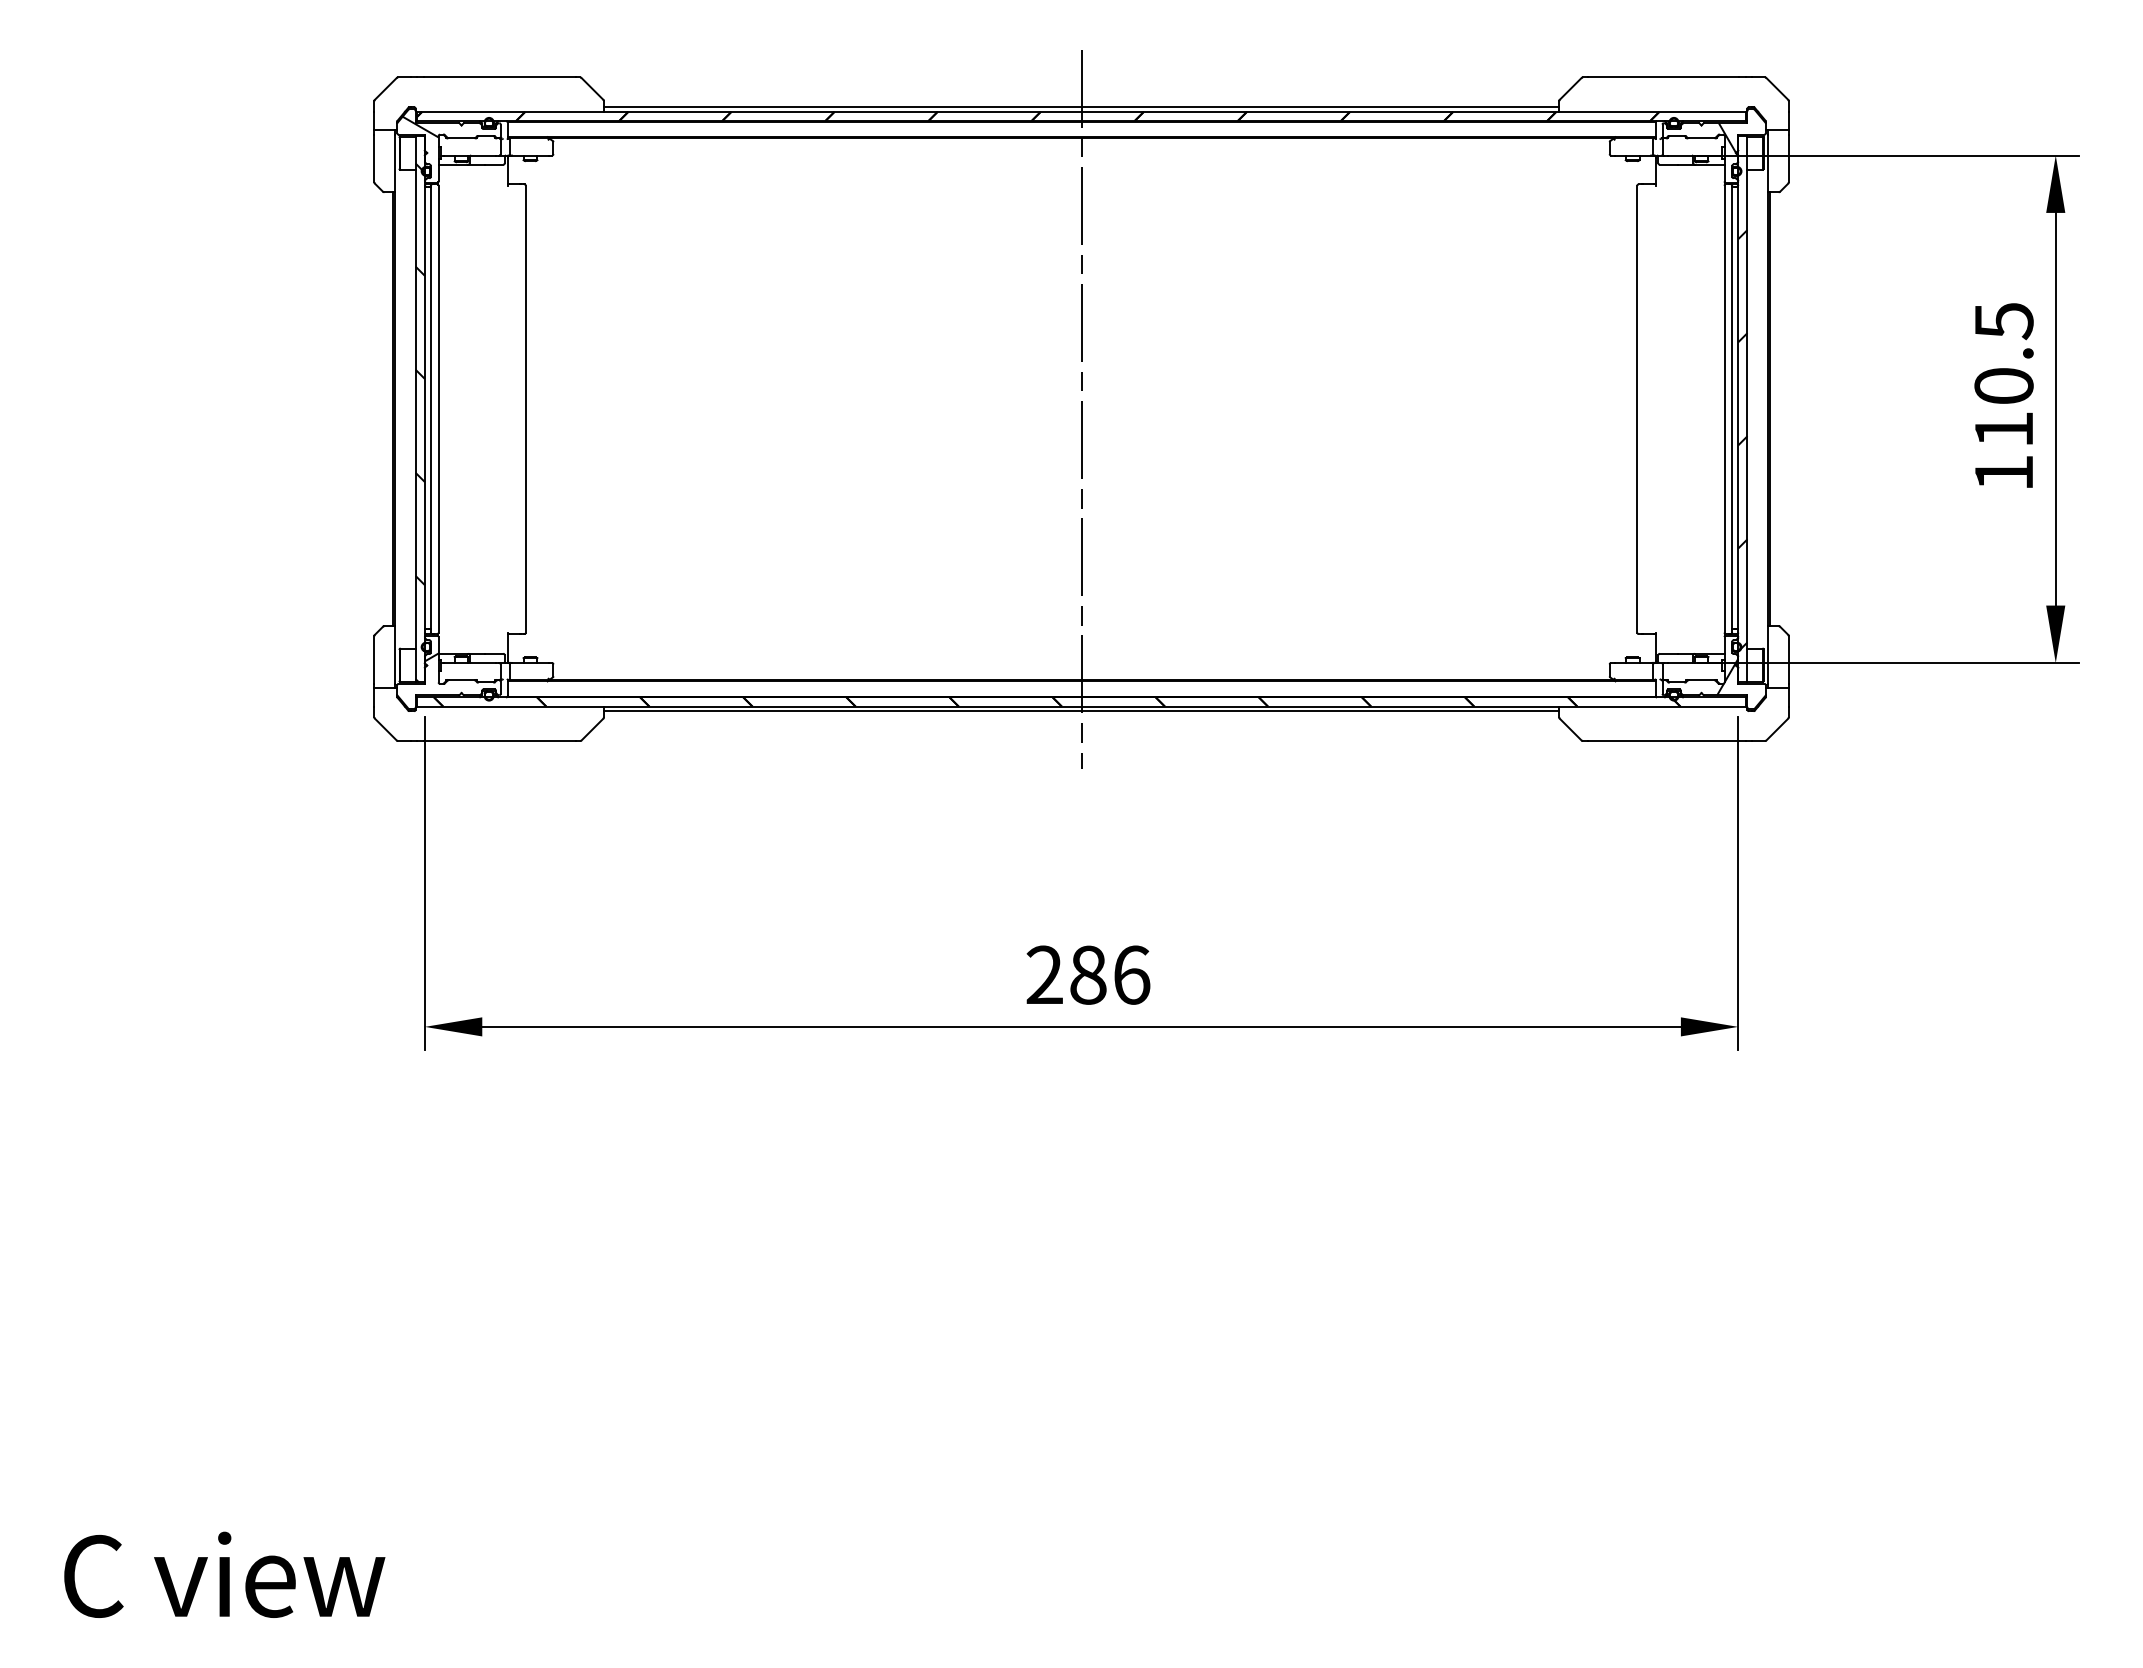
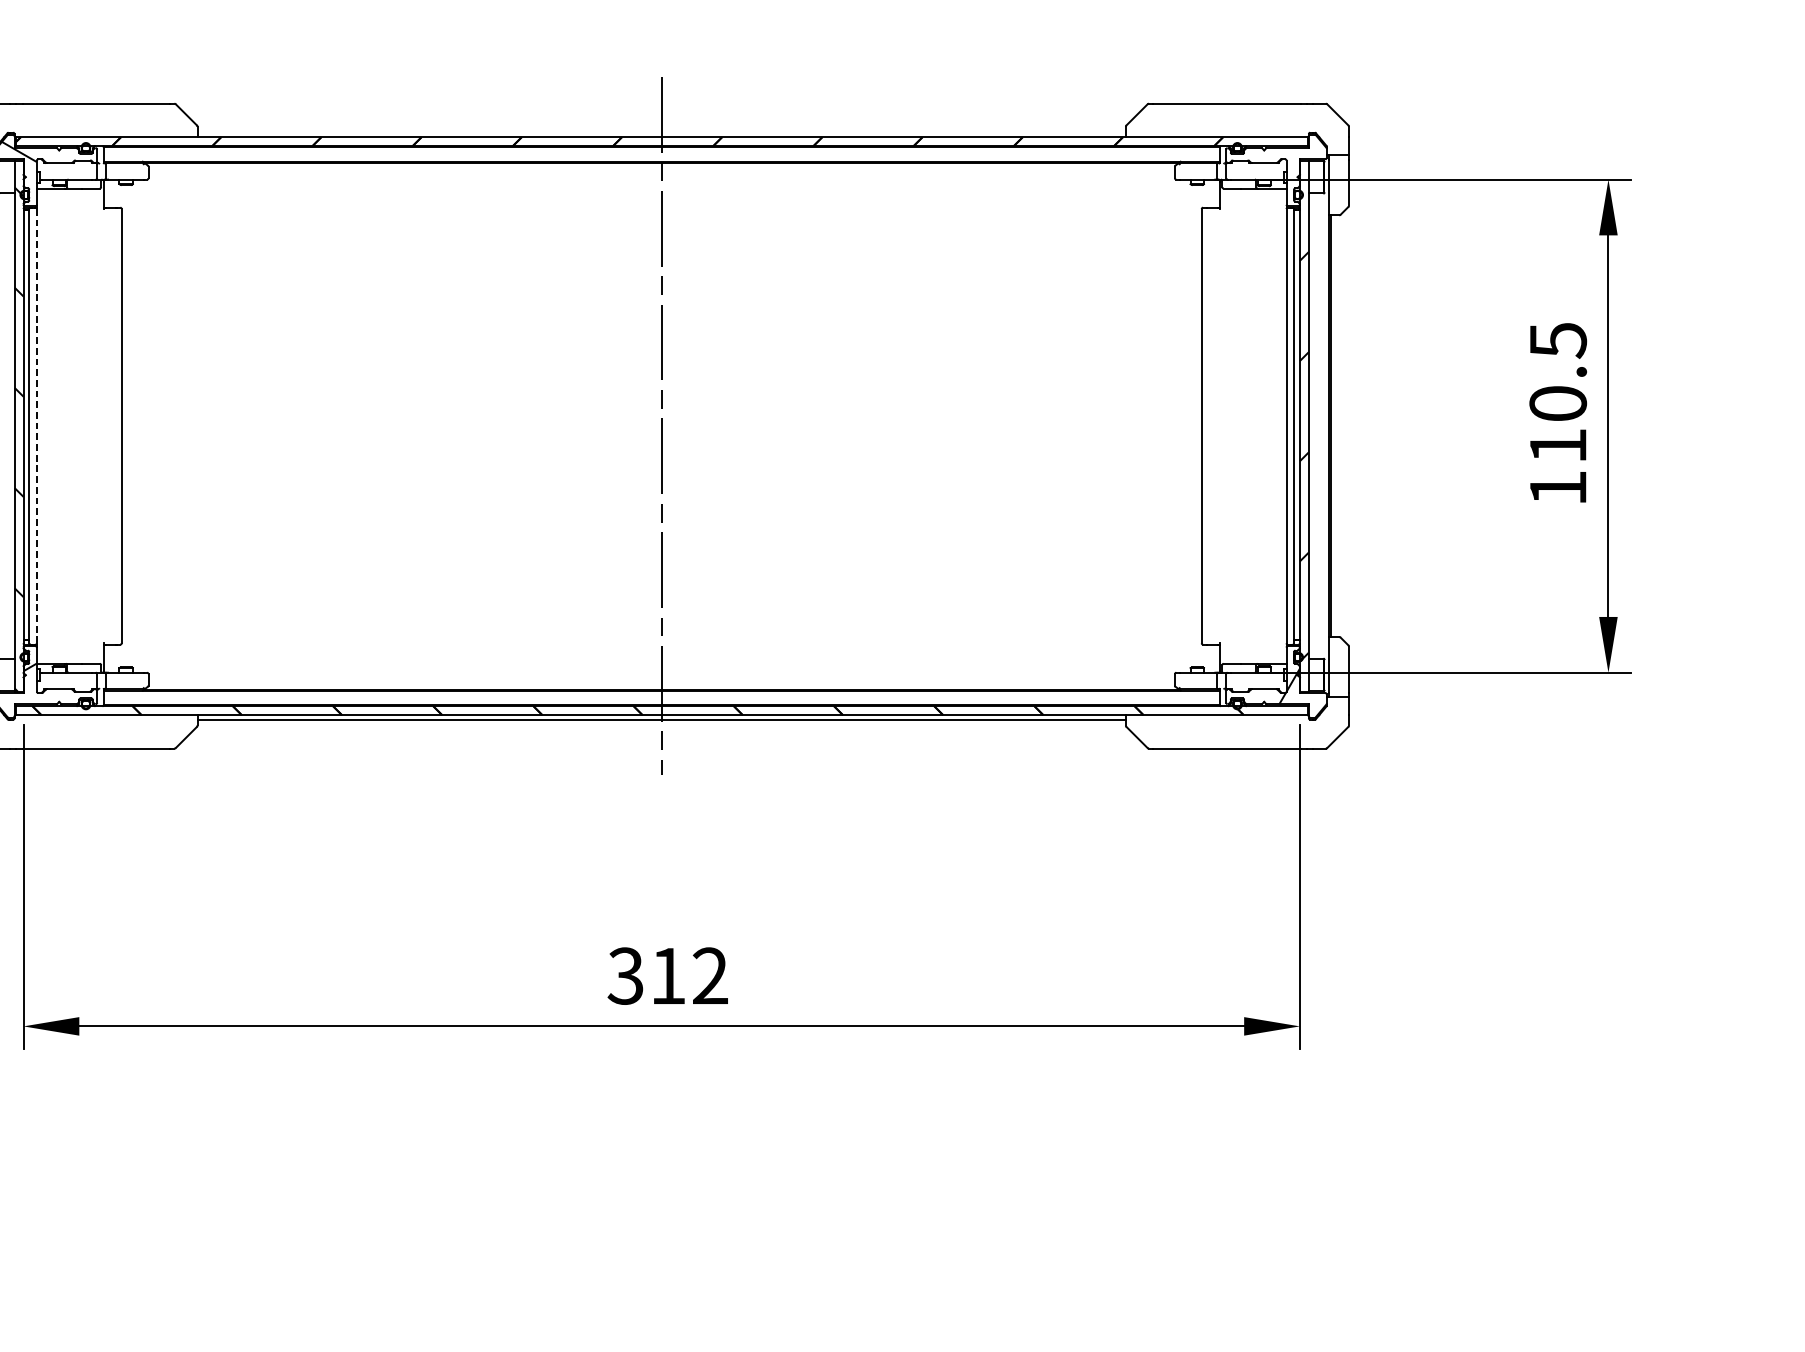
line: (1081, 107) -> (661, 132), removed
hatch: (1728, 139) -> (1290, 164), removed
line: (438, 408) -> (36, 425), solid -> dashed
text: (1088, 974) -> (668, 975), 286 -> 312

